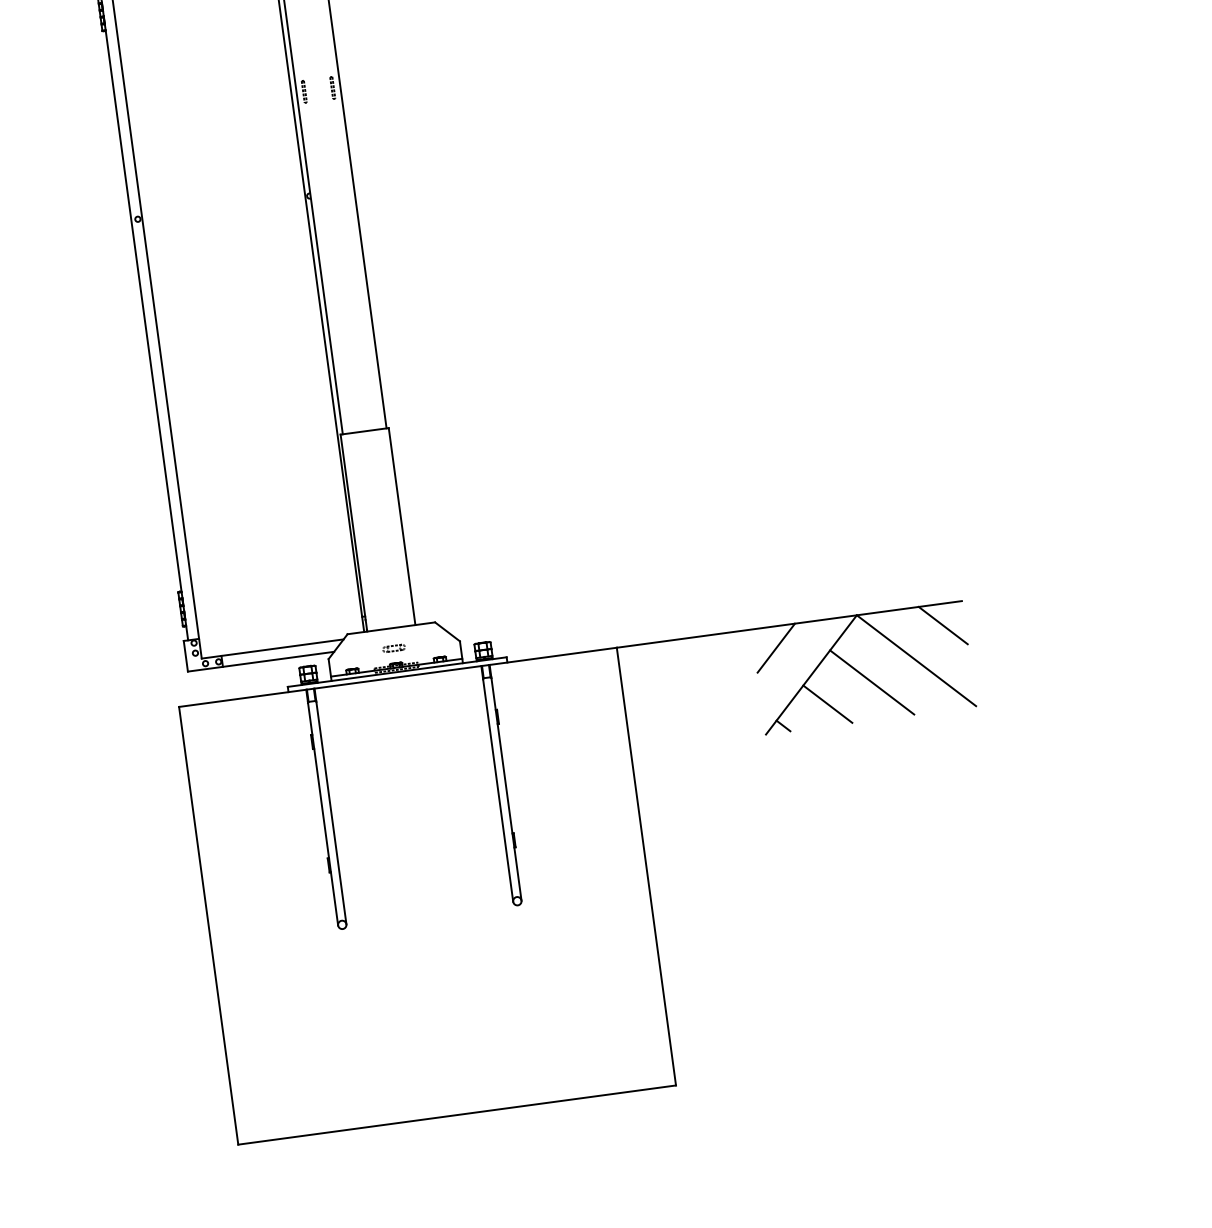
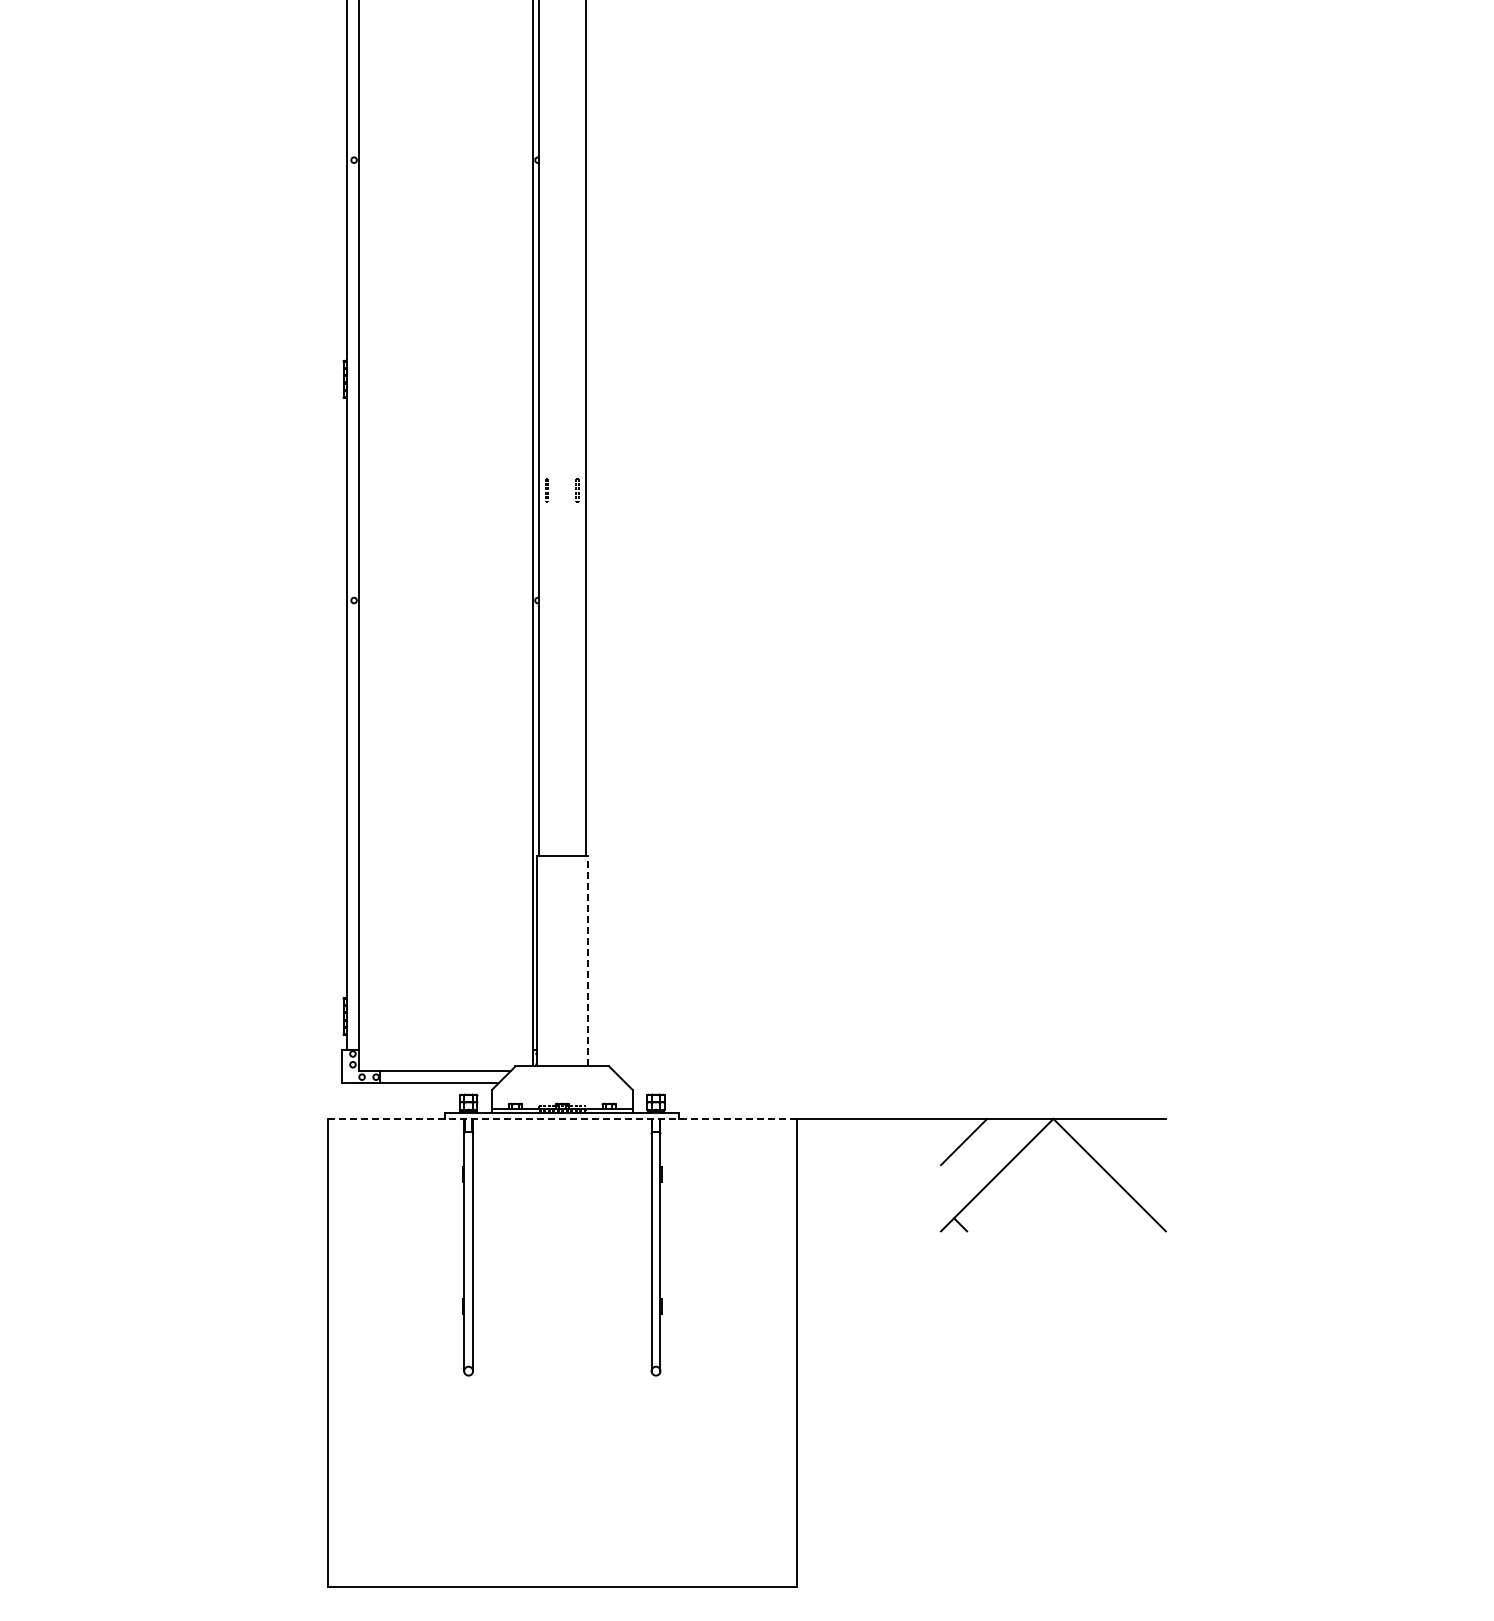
line: (402, 526) -> (588, 960), solid -> dashed
line: (942, 625) -> (1142, 1141), removed
part: (393, 648) -> (561, 1087), removed
line: (397, 677) -> (561, 1118), solid -> dashed
line: (871, 682) -> (1059, 1191), removed
line: (828, 704) -> (1010, 1208), removed

